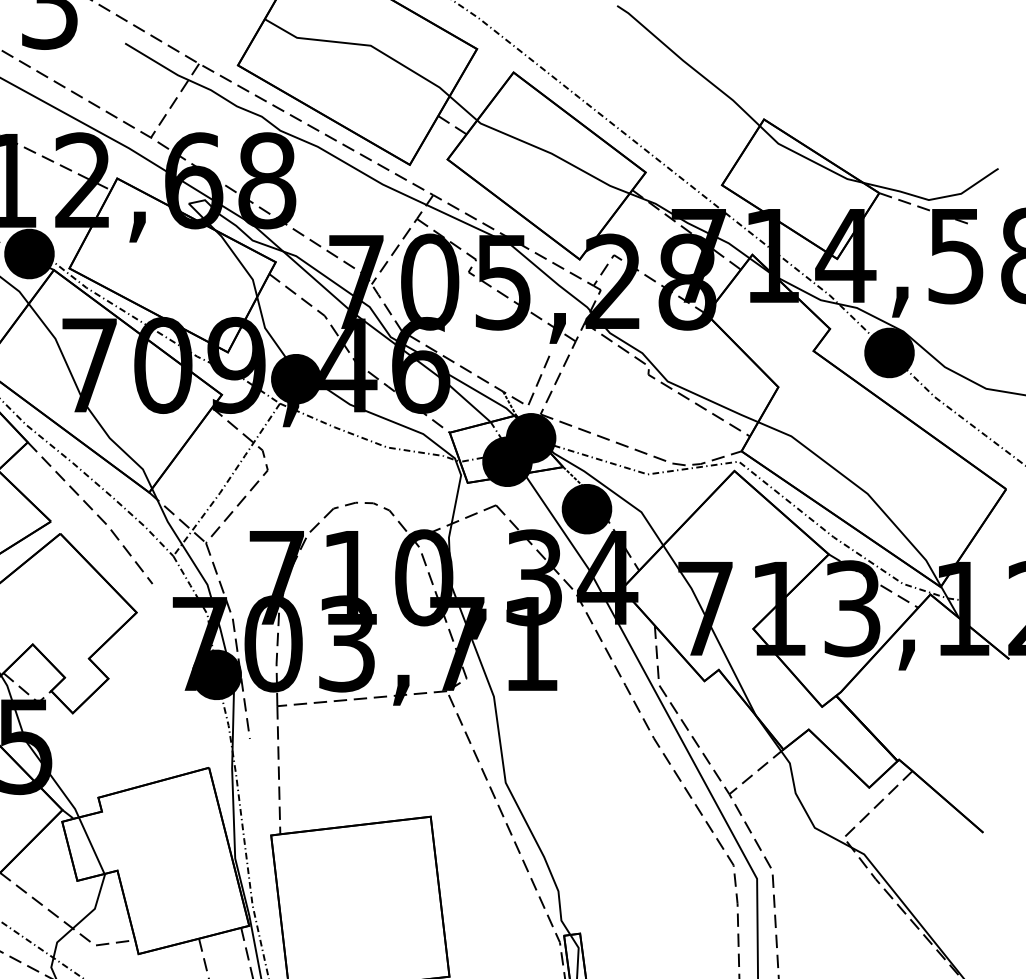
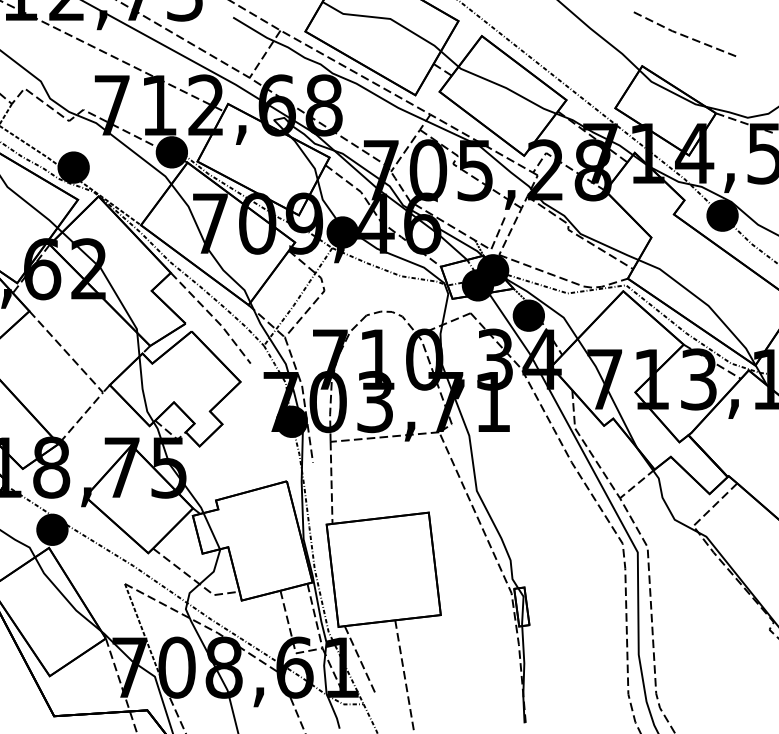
line: (830, 69) -> (684, 34), added

